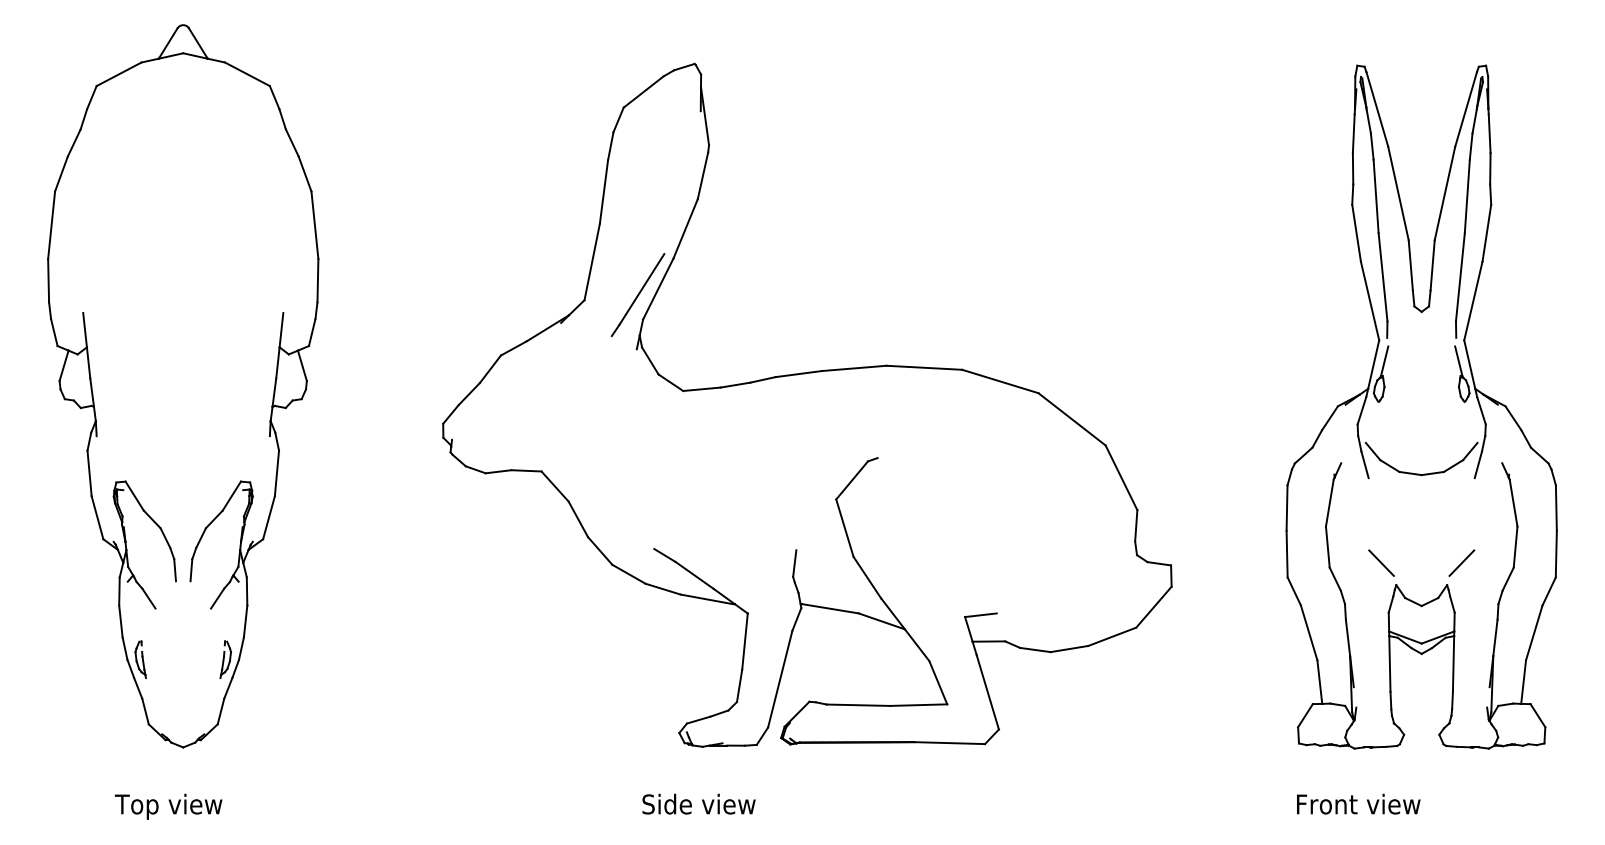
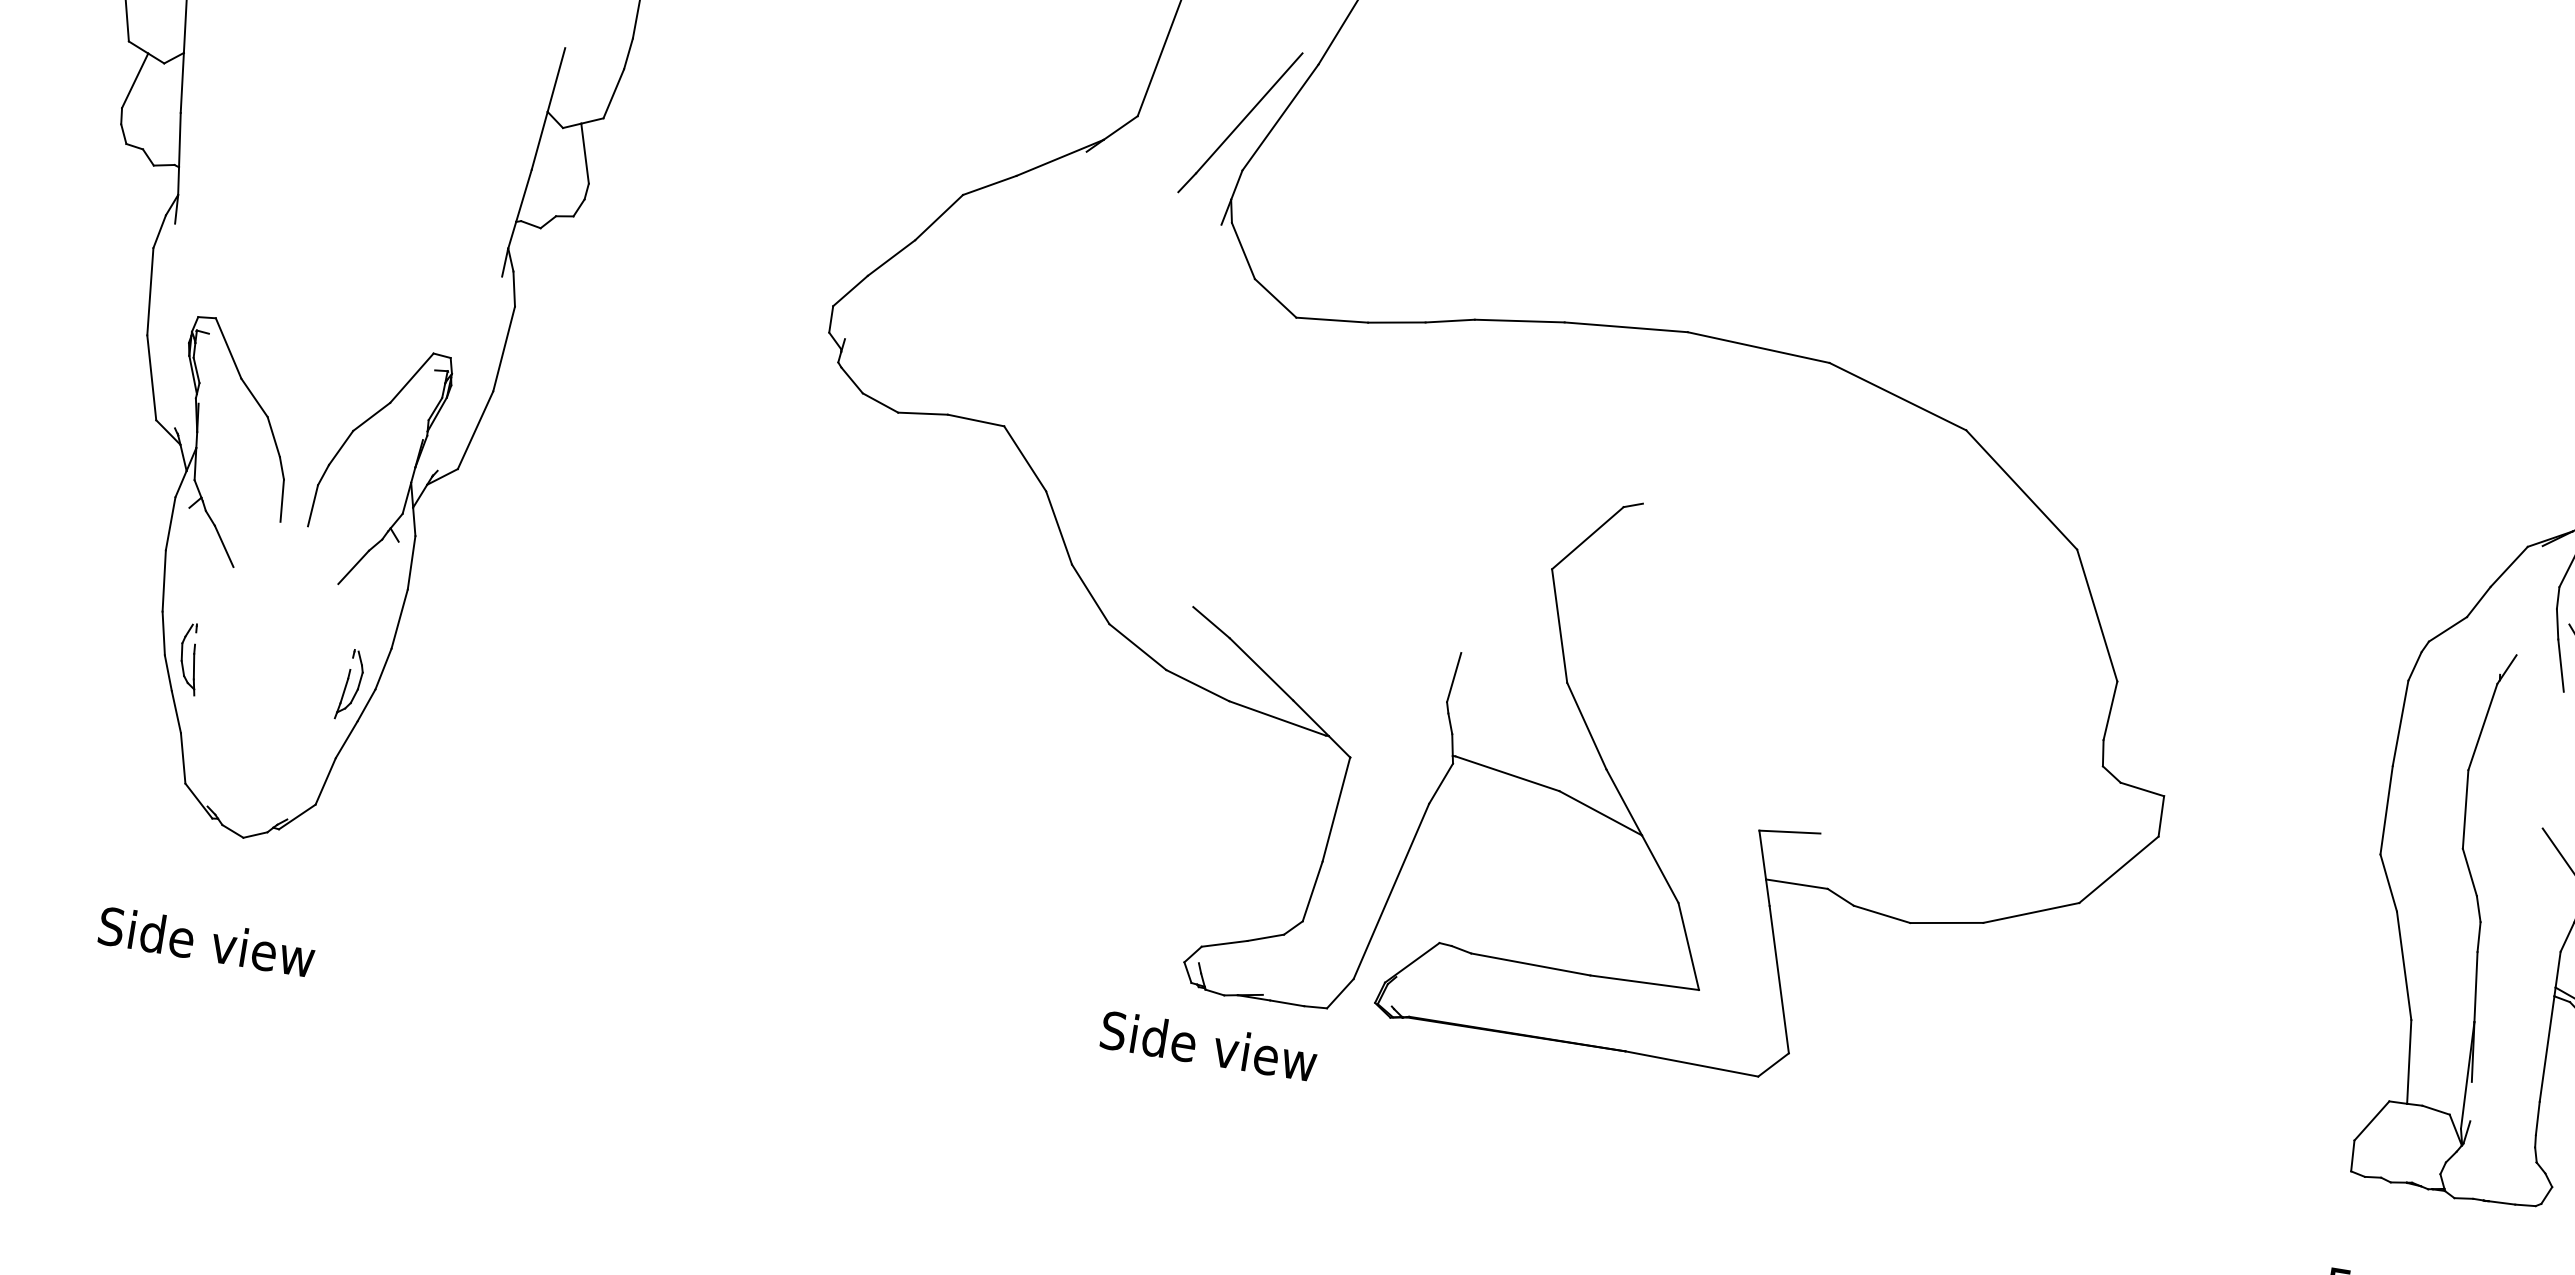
text: (698, 803) -> (1208, 1044), moved
text: (171, 806) -> (203, 945), Top view -> Side view

